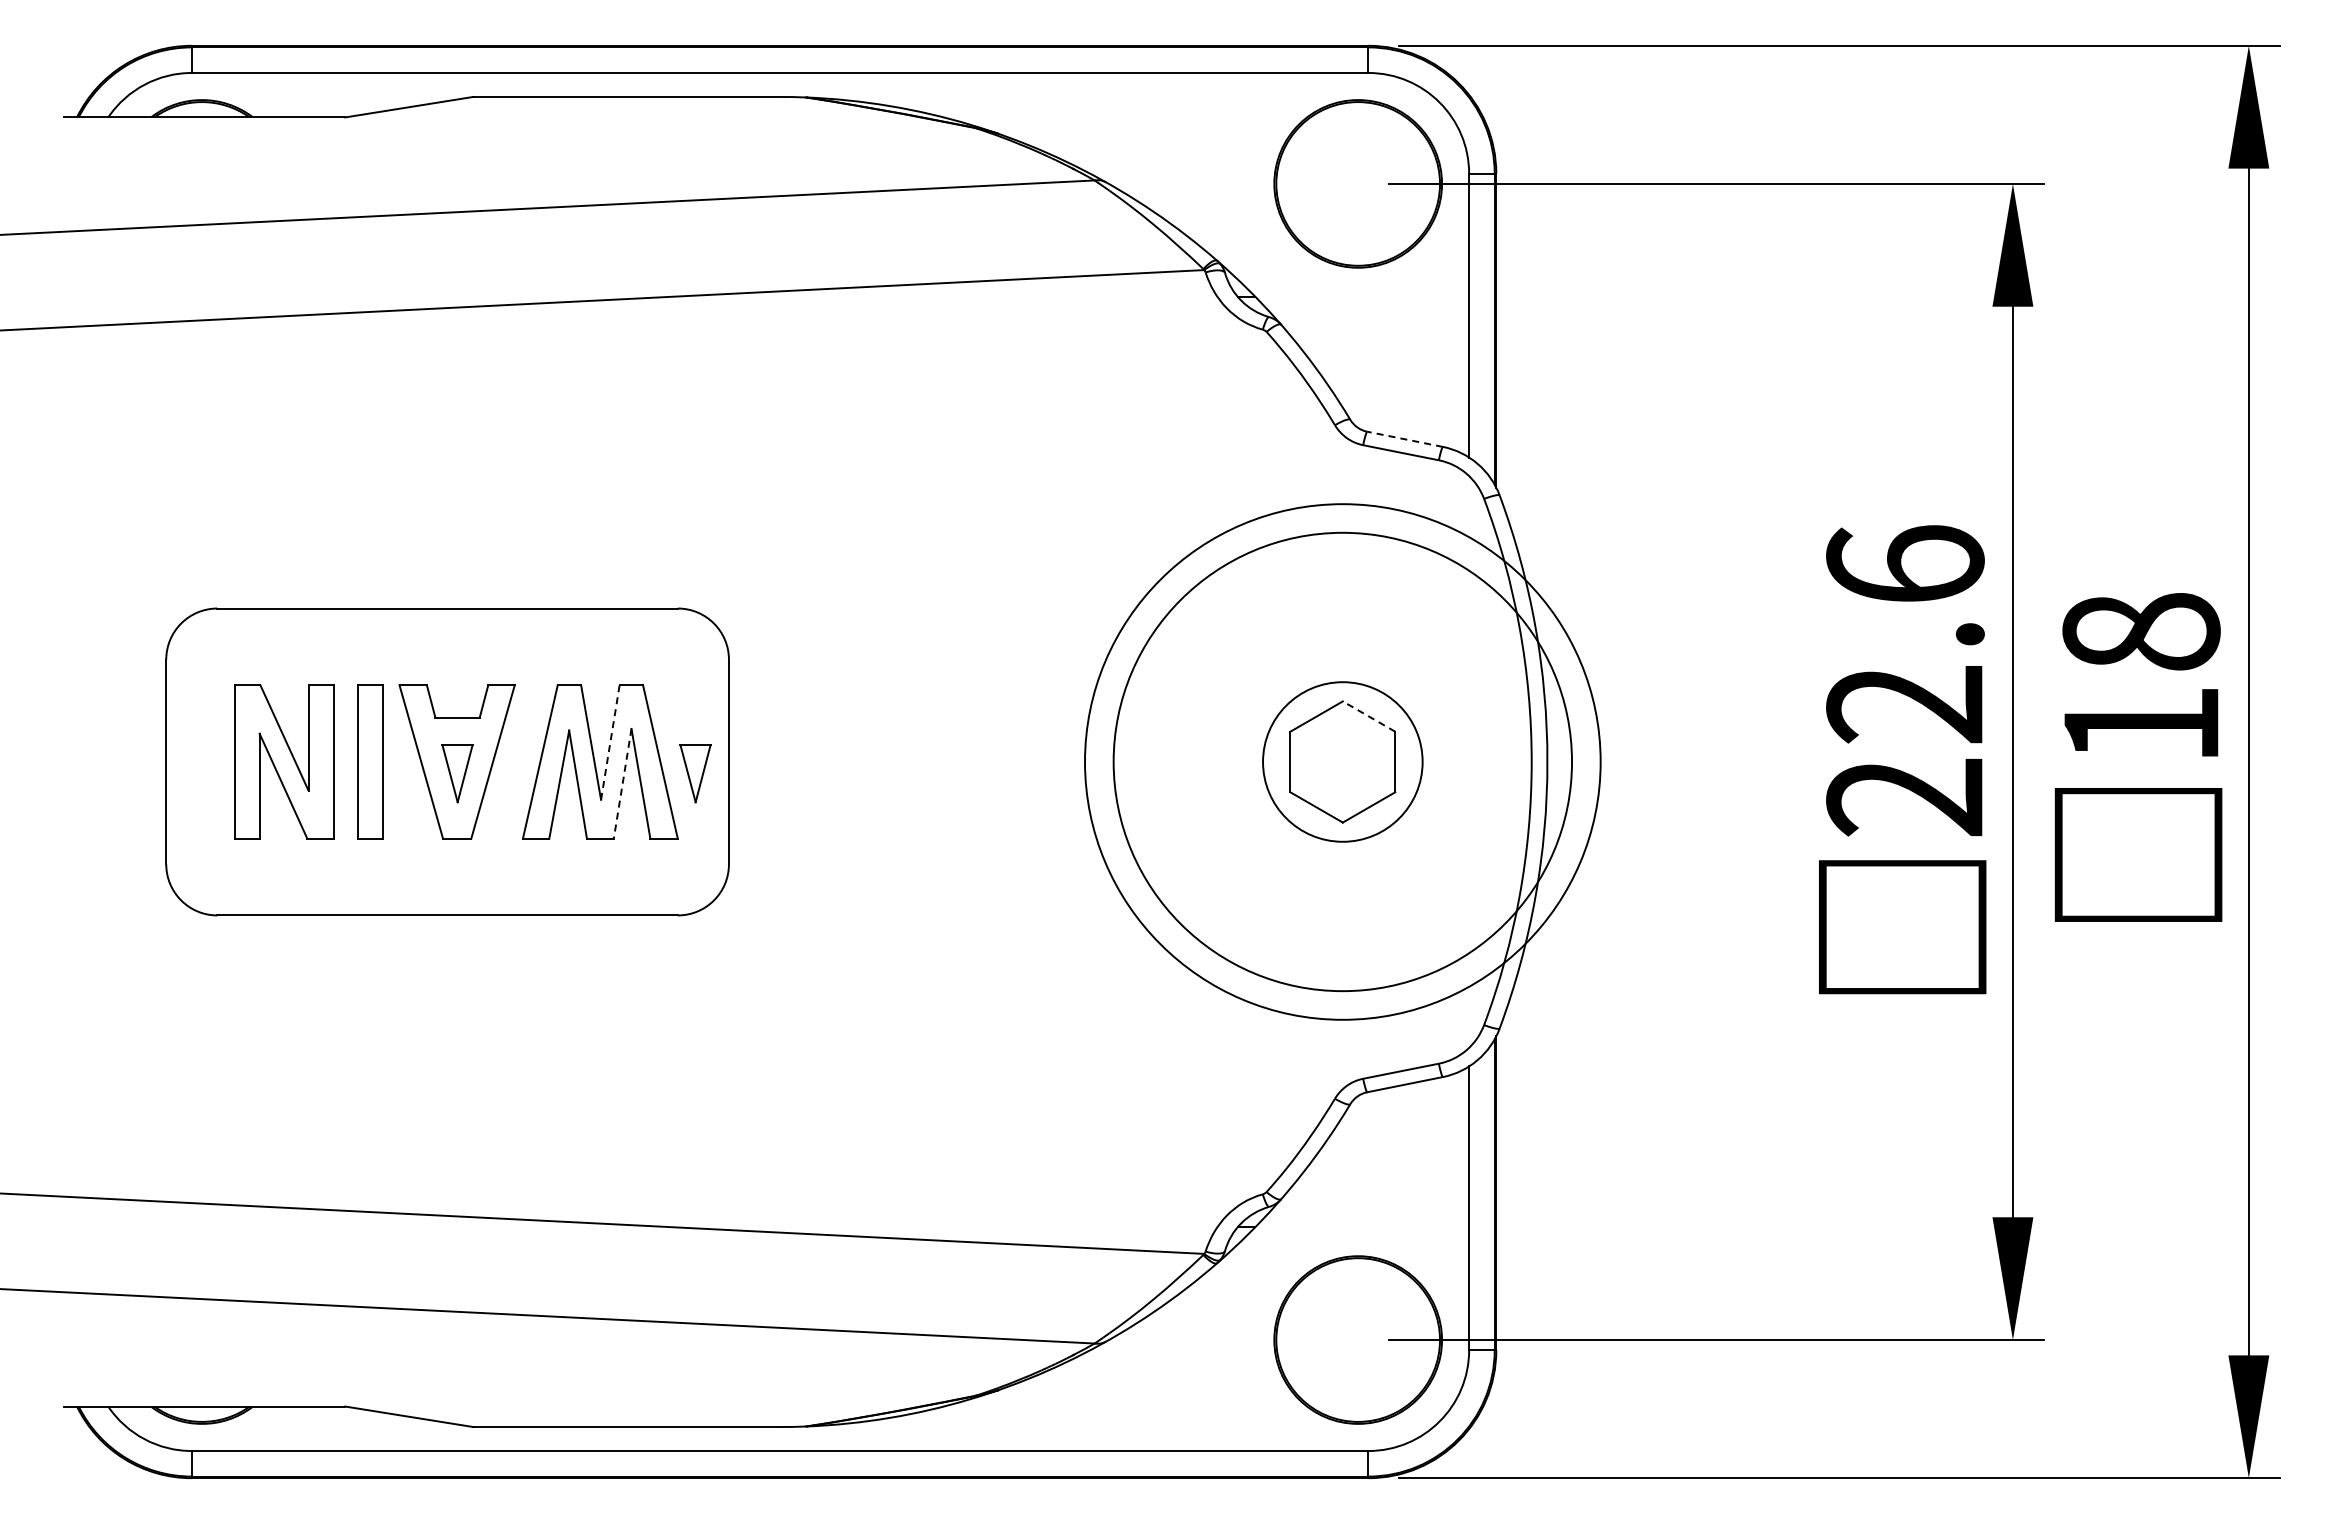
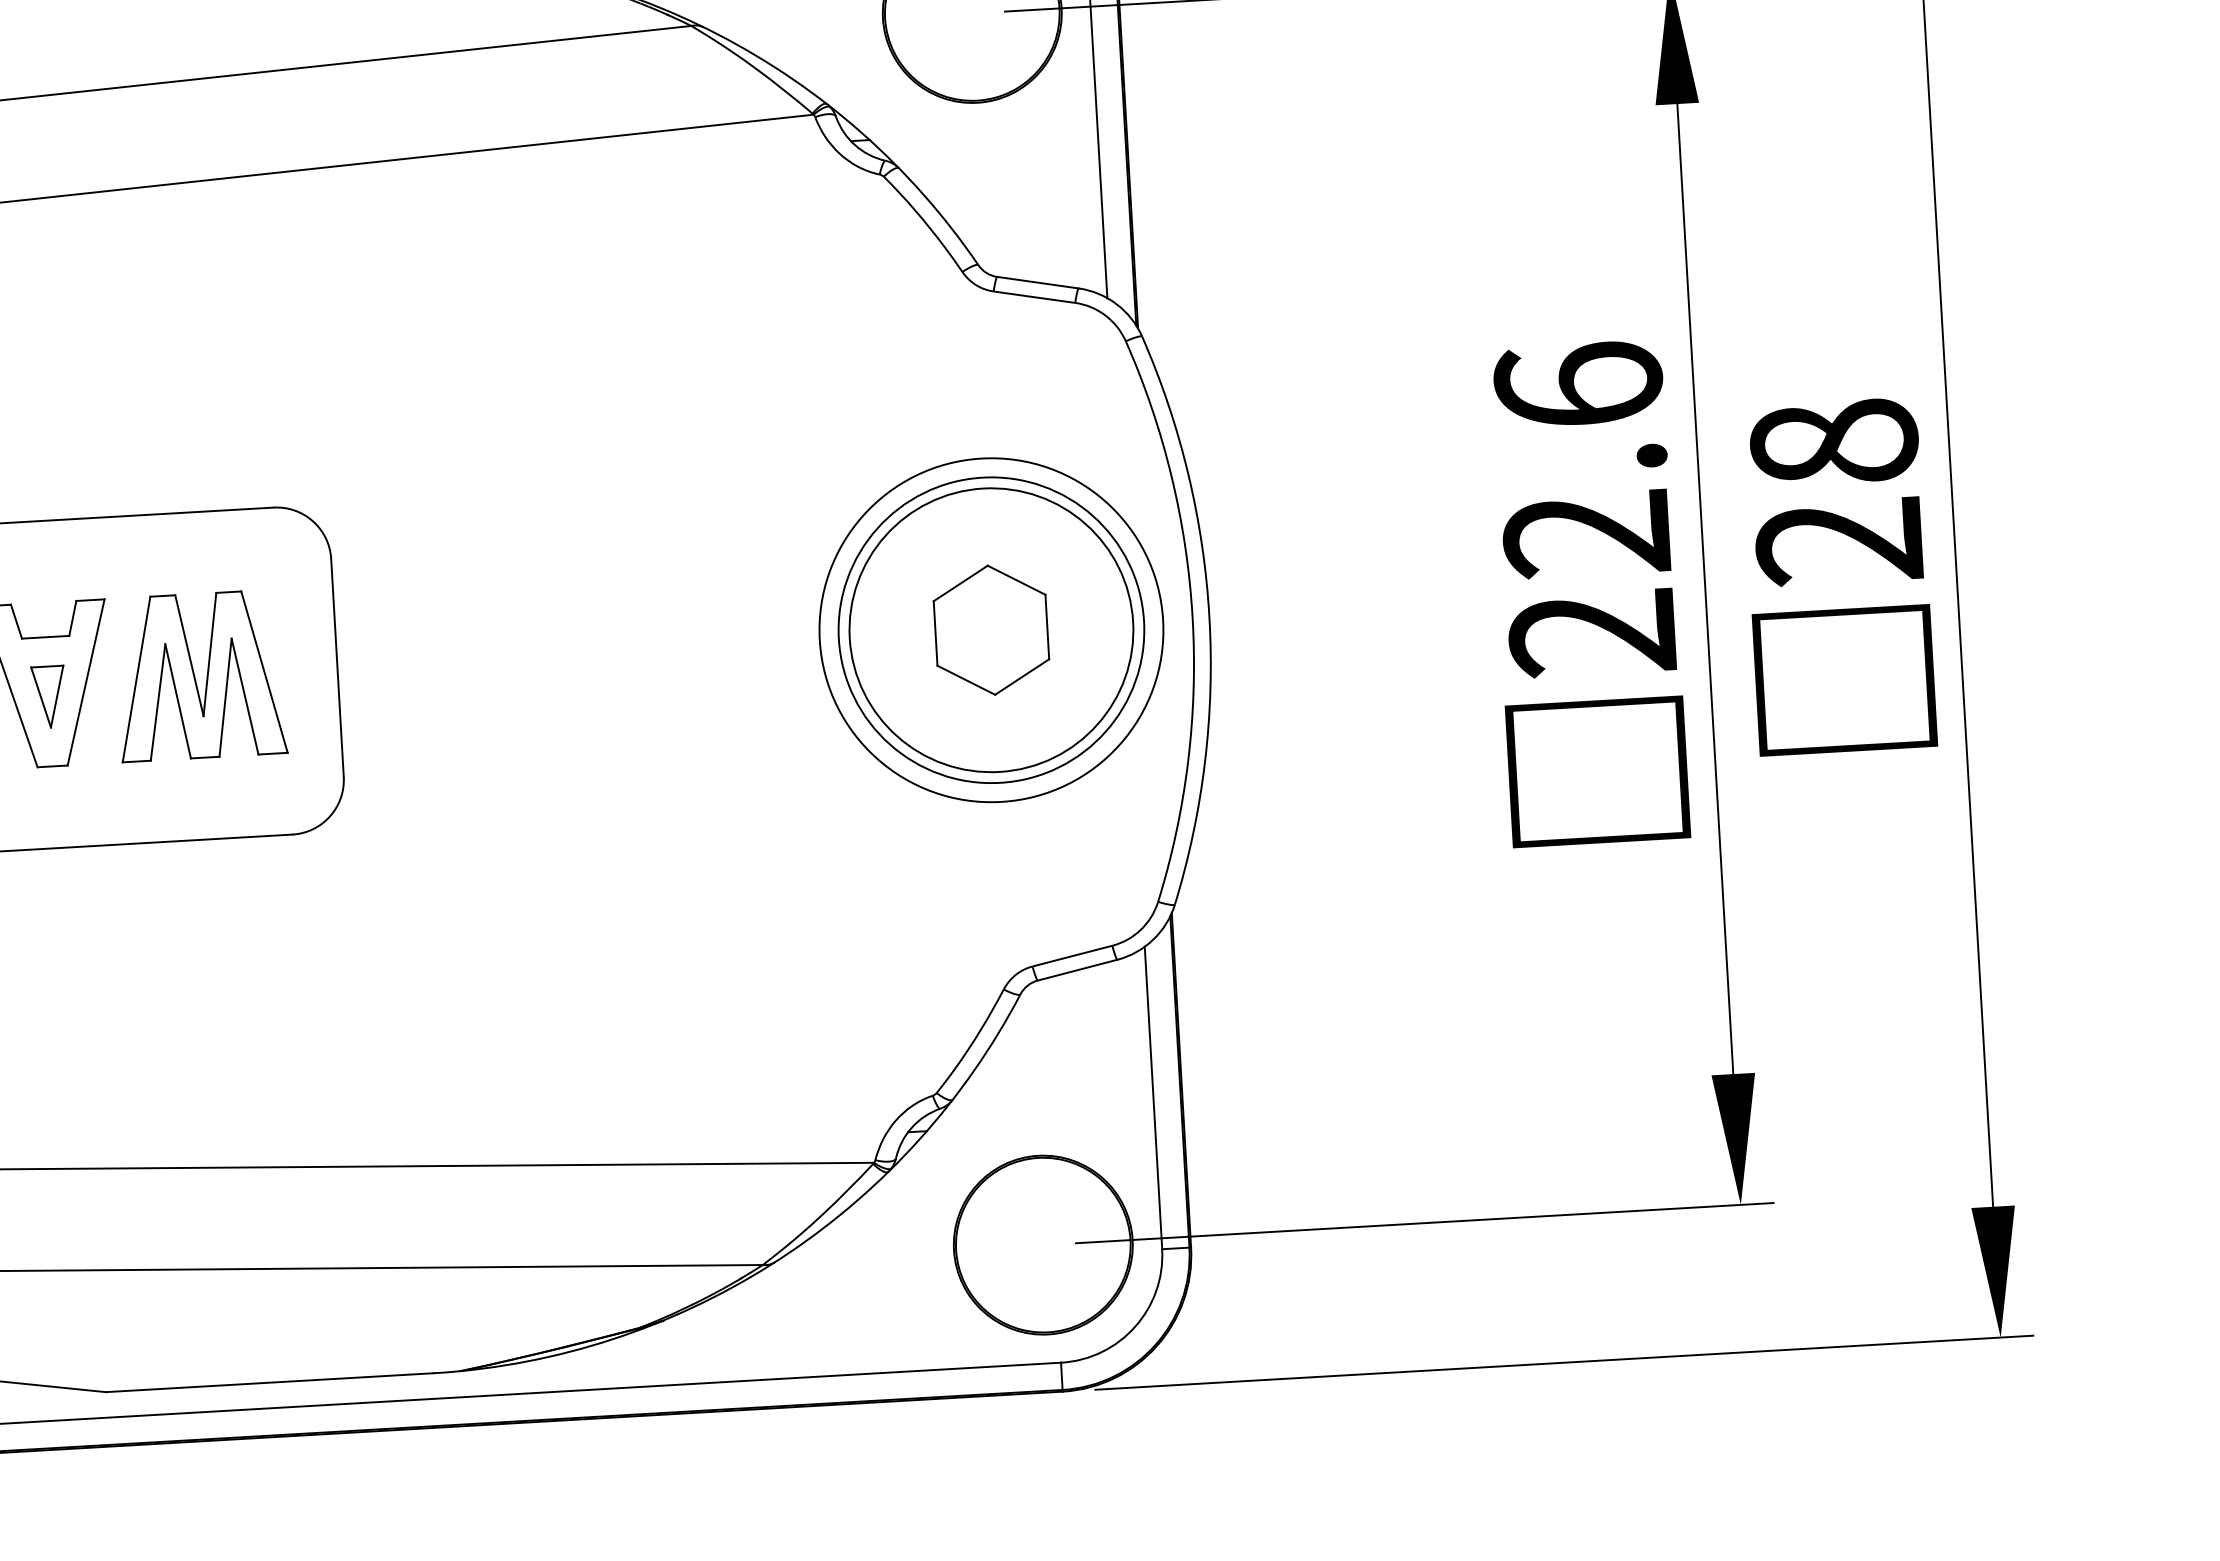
line: (1405, 439) -> (1038, 282), dashed -> solid
line: (1368, 716) -> (1016, 580), dashed -> solid
text: (2140, 725) -> (1838, 542), 18 -> 28
line: (610, 742) -> (210, 654), dashed -> solid
circle: (1342, 761) -> (991, 629), size x0.62
circle: (1342, 761) -> (991, 629), size x0.62
circle: (1342, 761) -> (991, 629), size x1.67
part: (695, 773) -> (302, 682), removed
line: (622, 783) -> (225, 697), dashed -> solid

